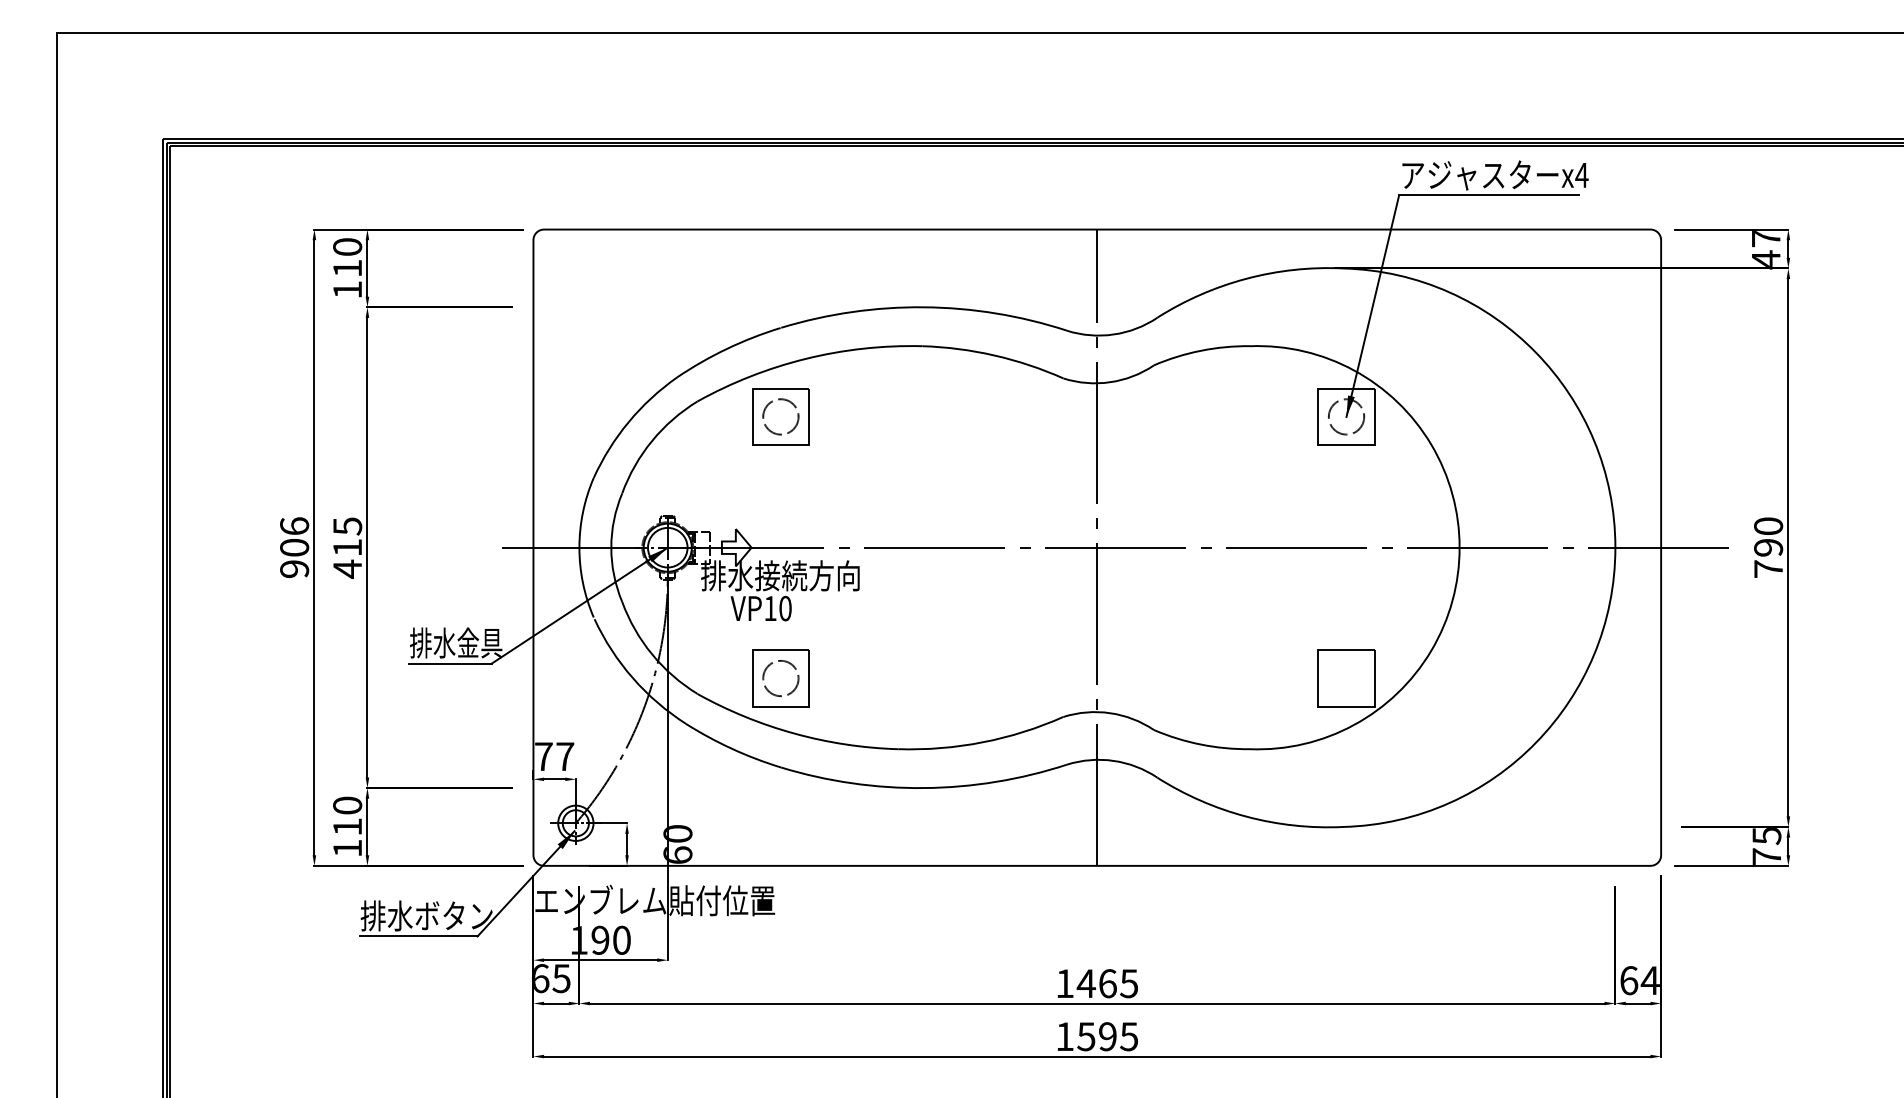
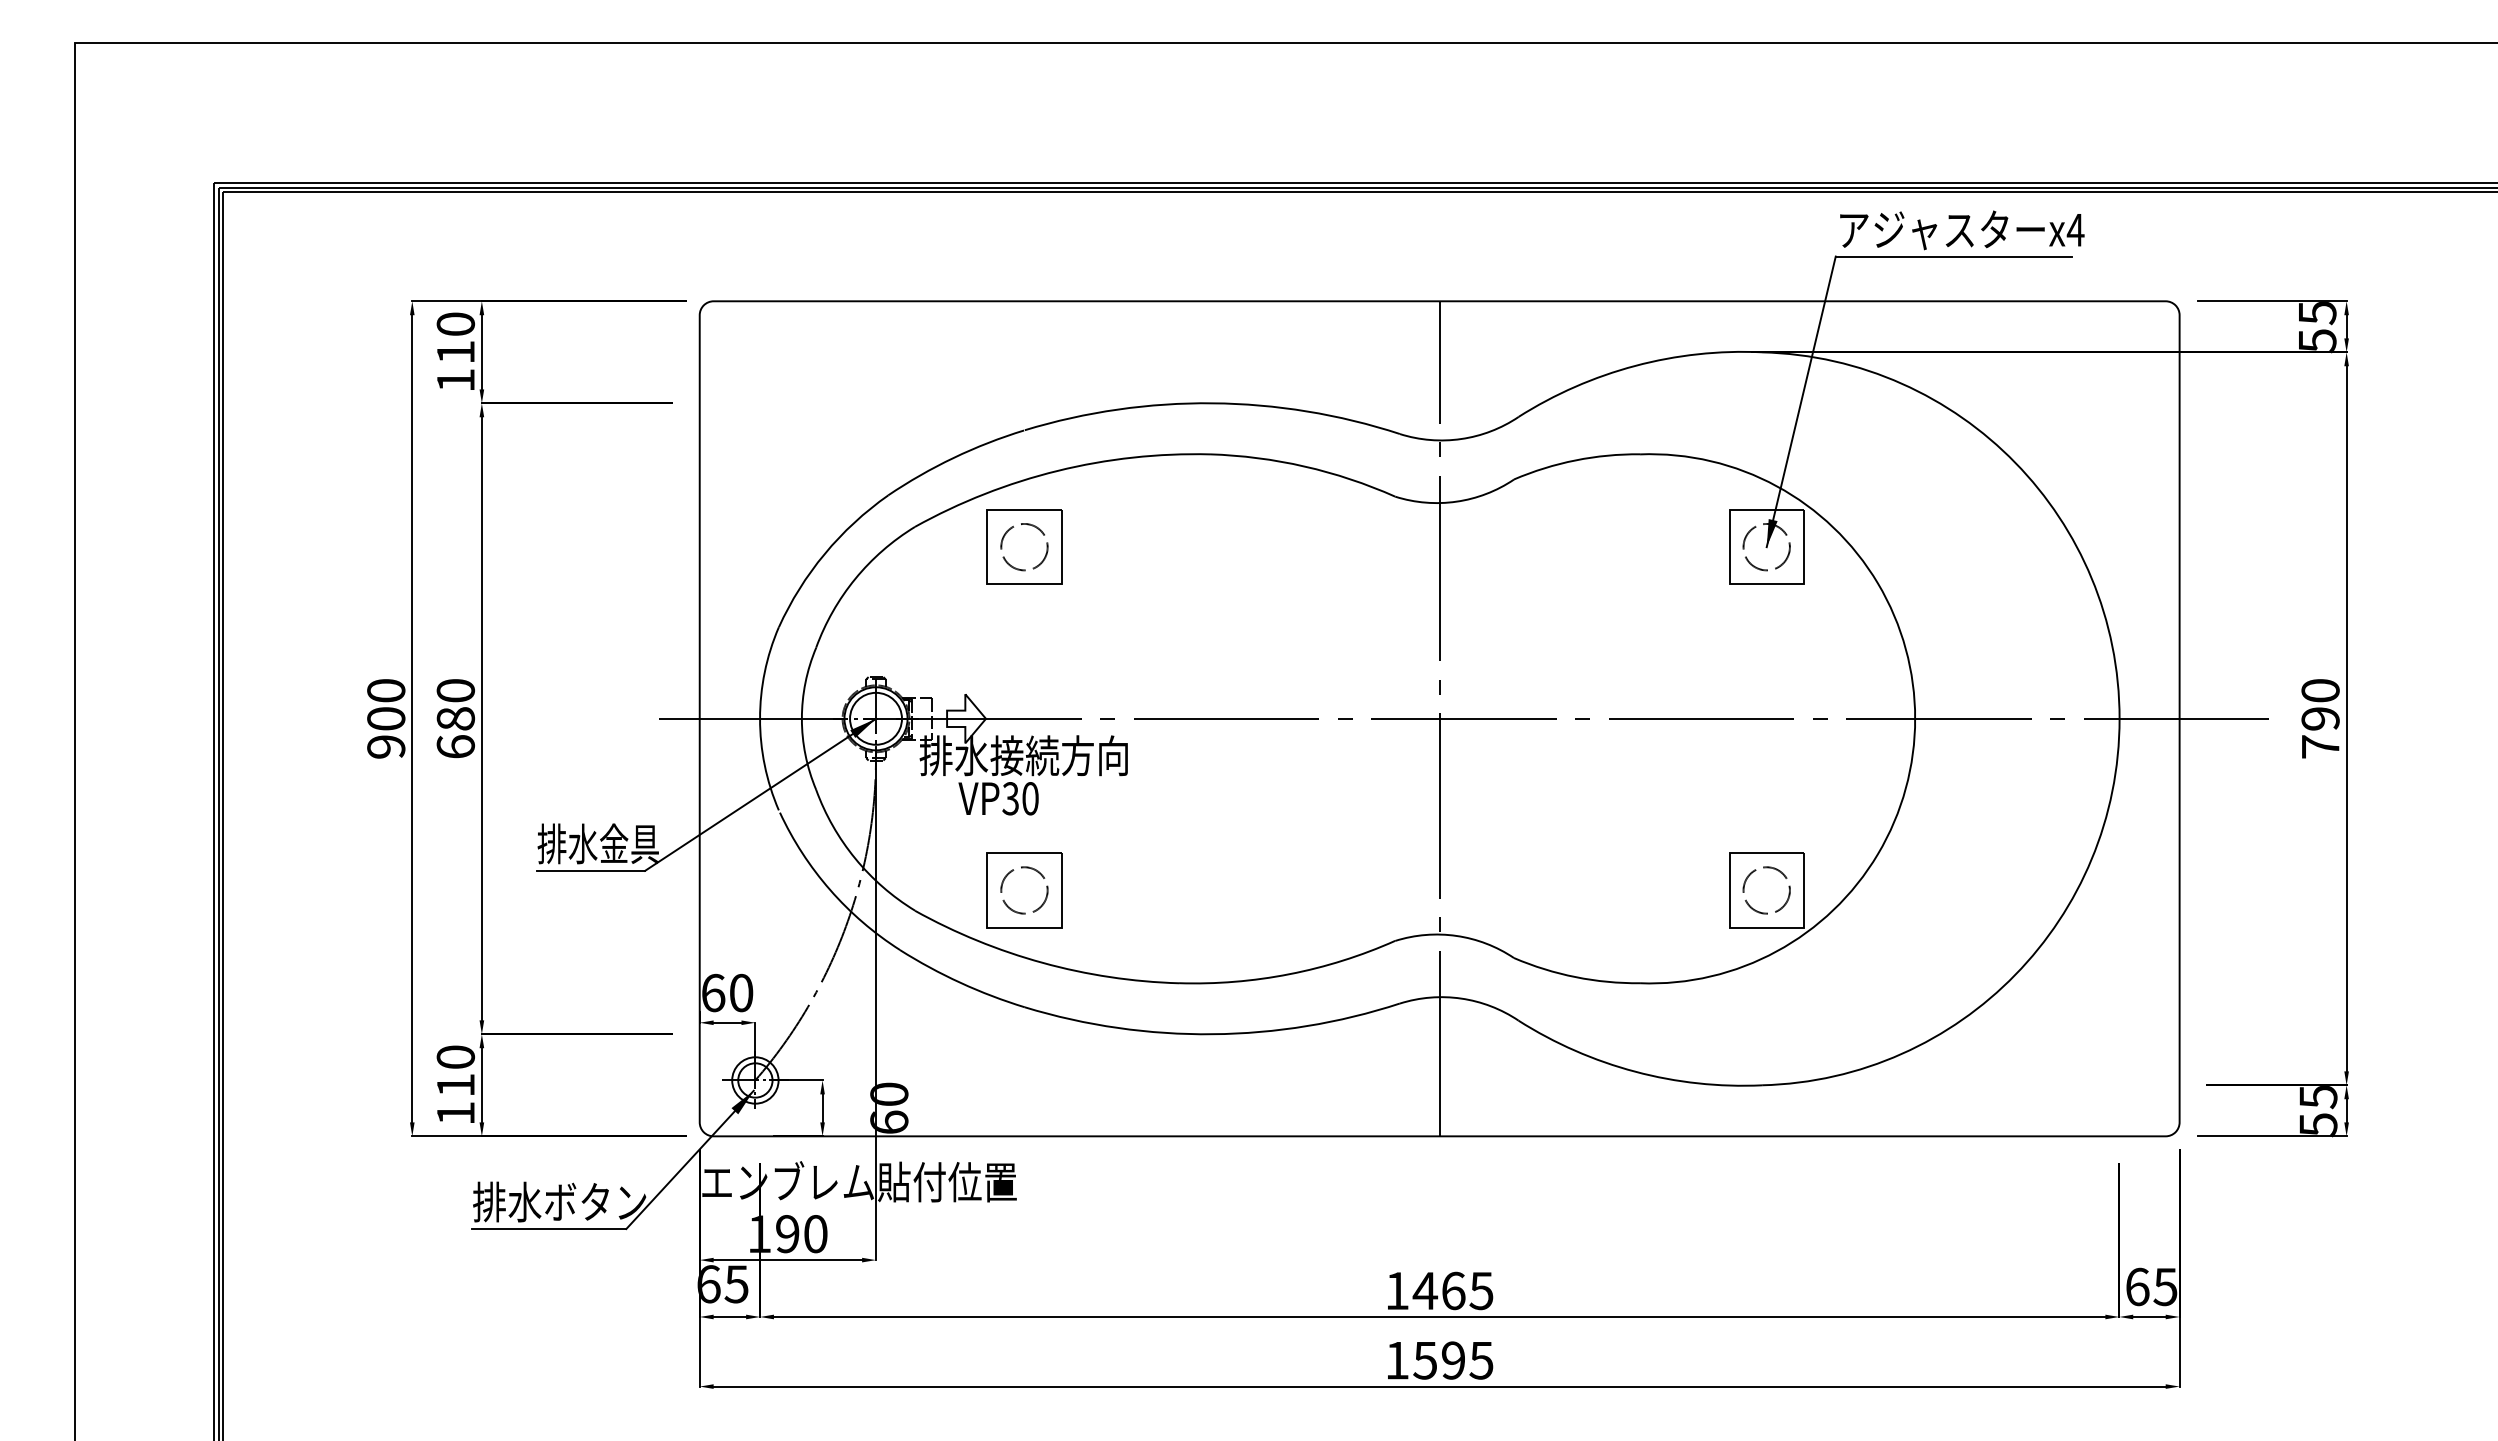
text: (1766, 249) -> (2317, 327), 47 -> 55
text: (294, 526) -> (386, 690), 906 -> 900
text: (347, 548) -> (455, 719), 415 -> 680
text: (770, 608) -> (1010, 798), VP10 -> VP30
circle: (1346, 678) -> (1766, 890), added
text: (554, 756) -> (727, 992), 77 -> 60
text: (1766, 857) -> (2318, 1125), 75 -> 55
text: (1650, 981) -> (2165, 1287), 64 -> 65

